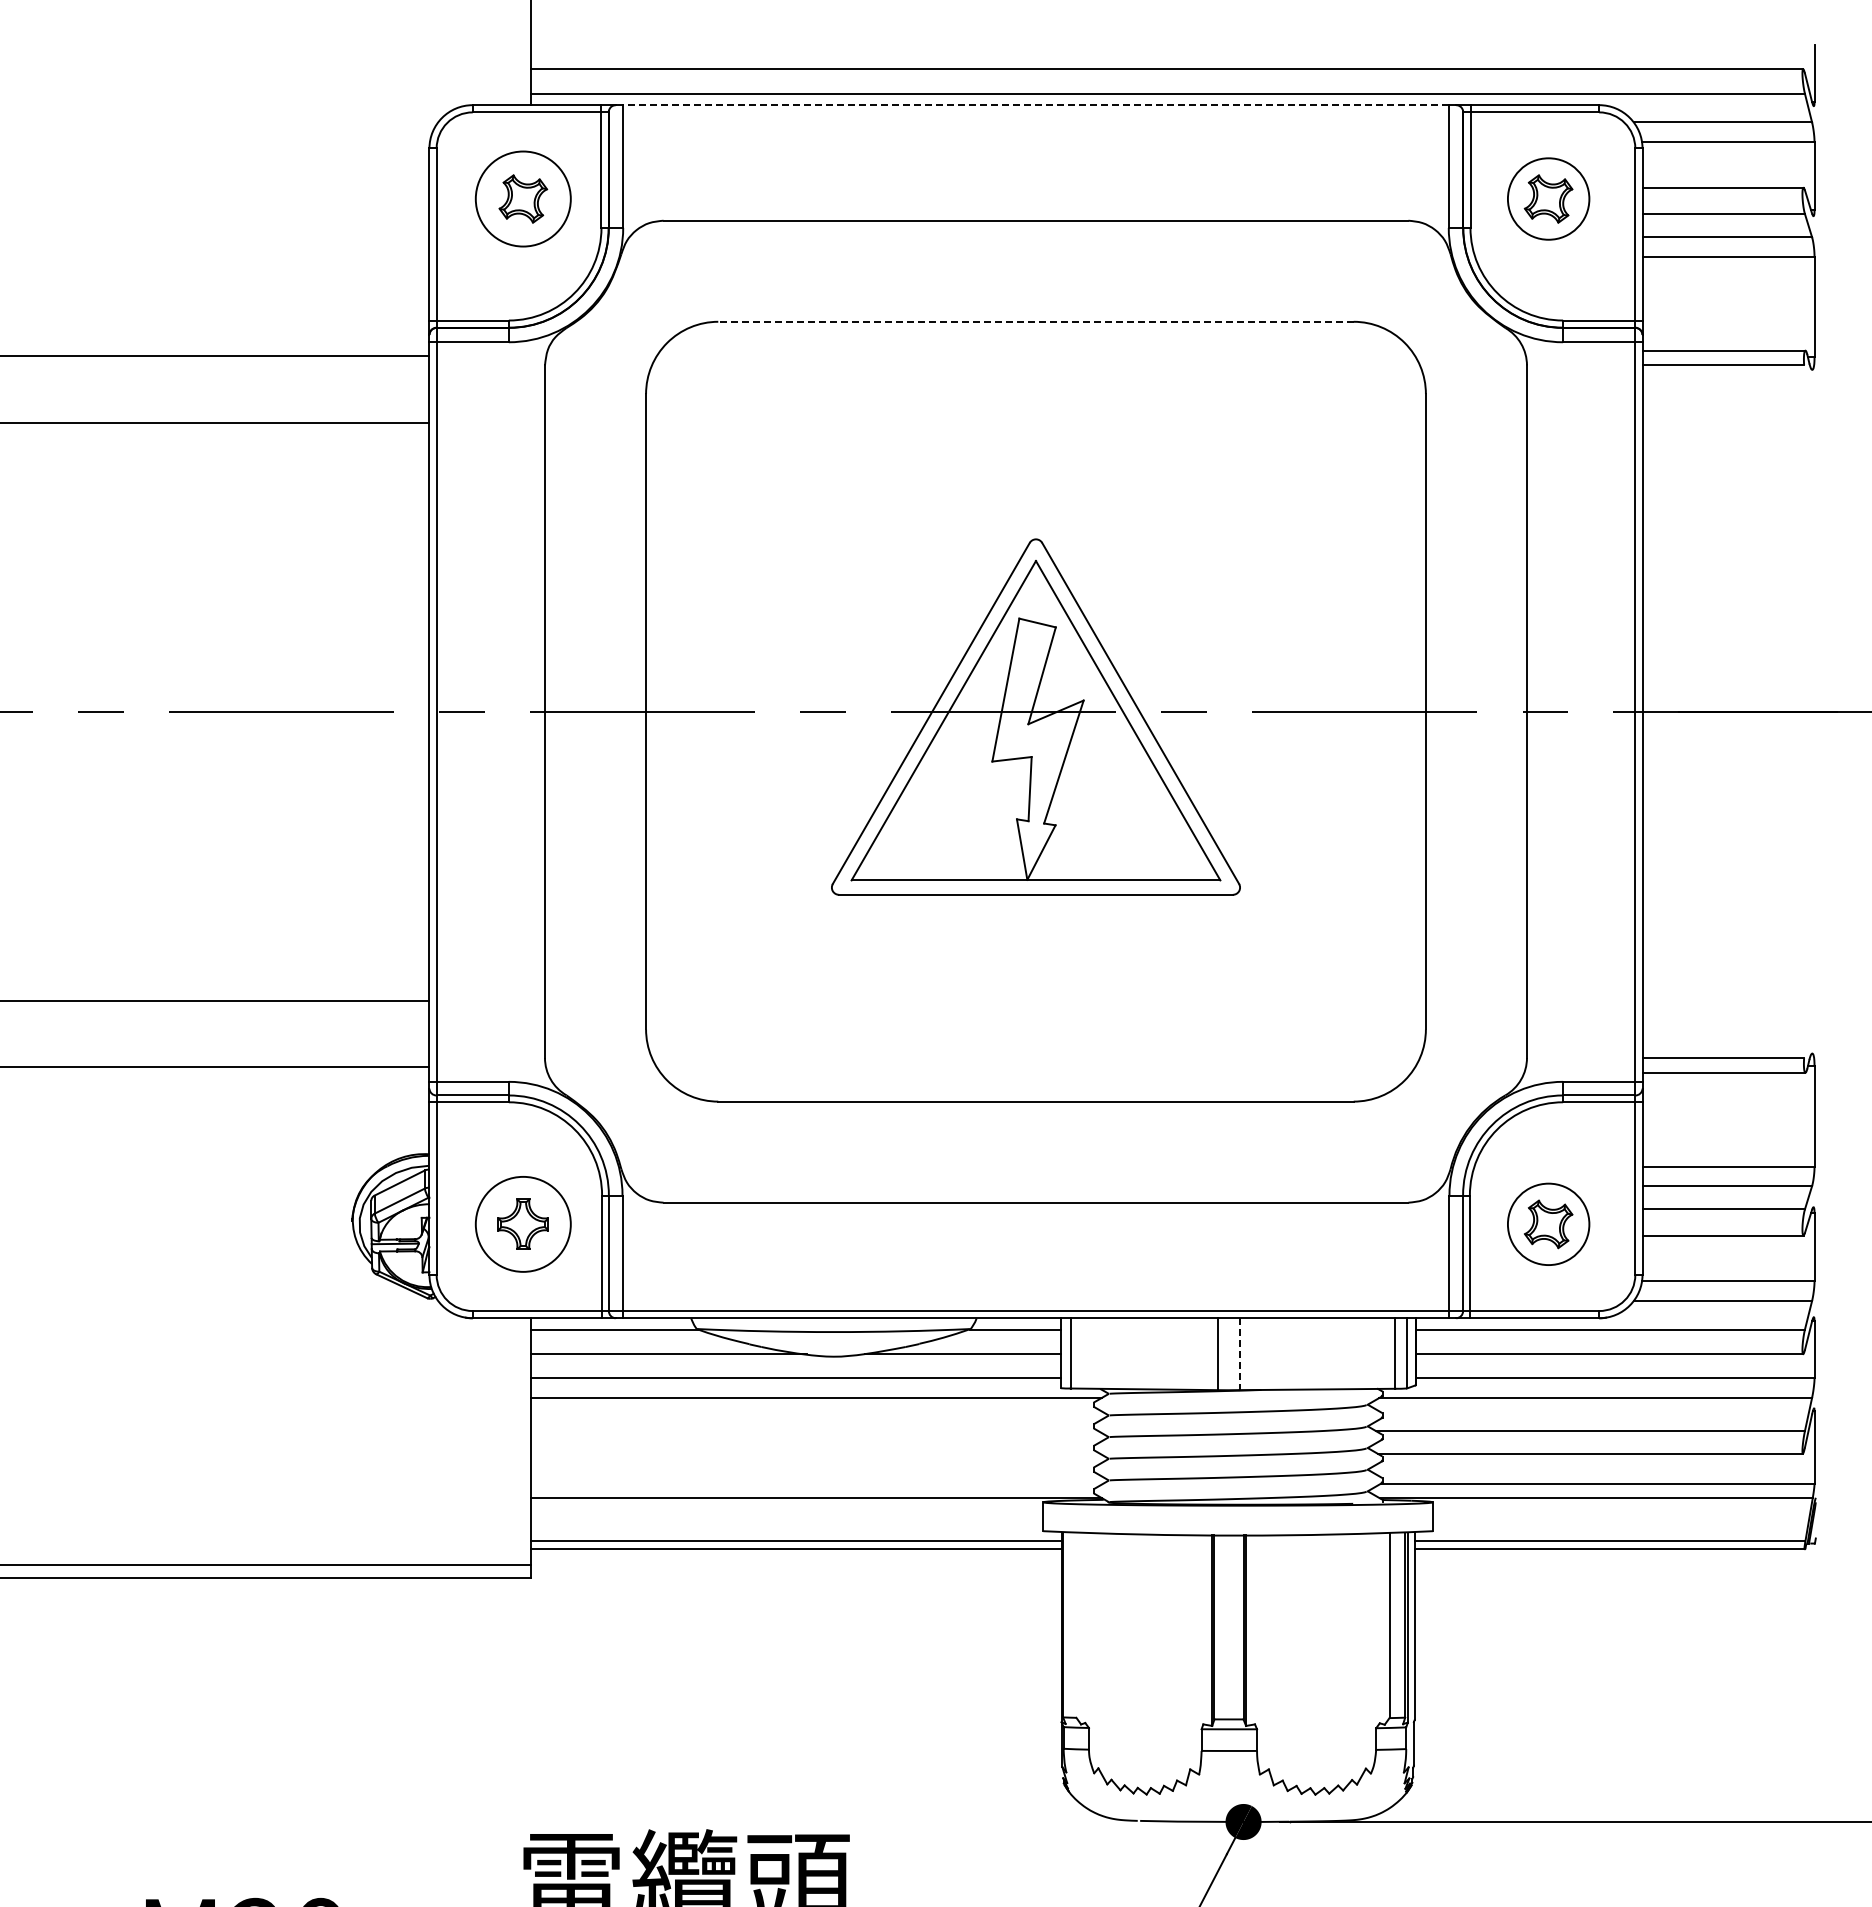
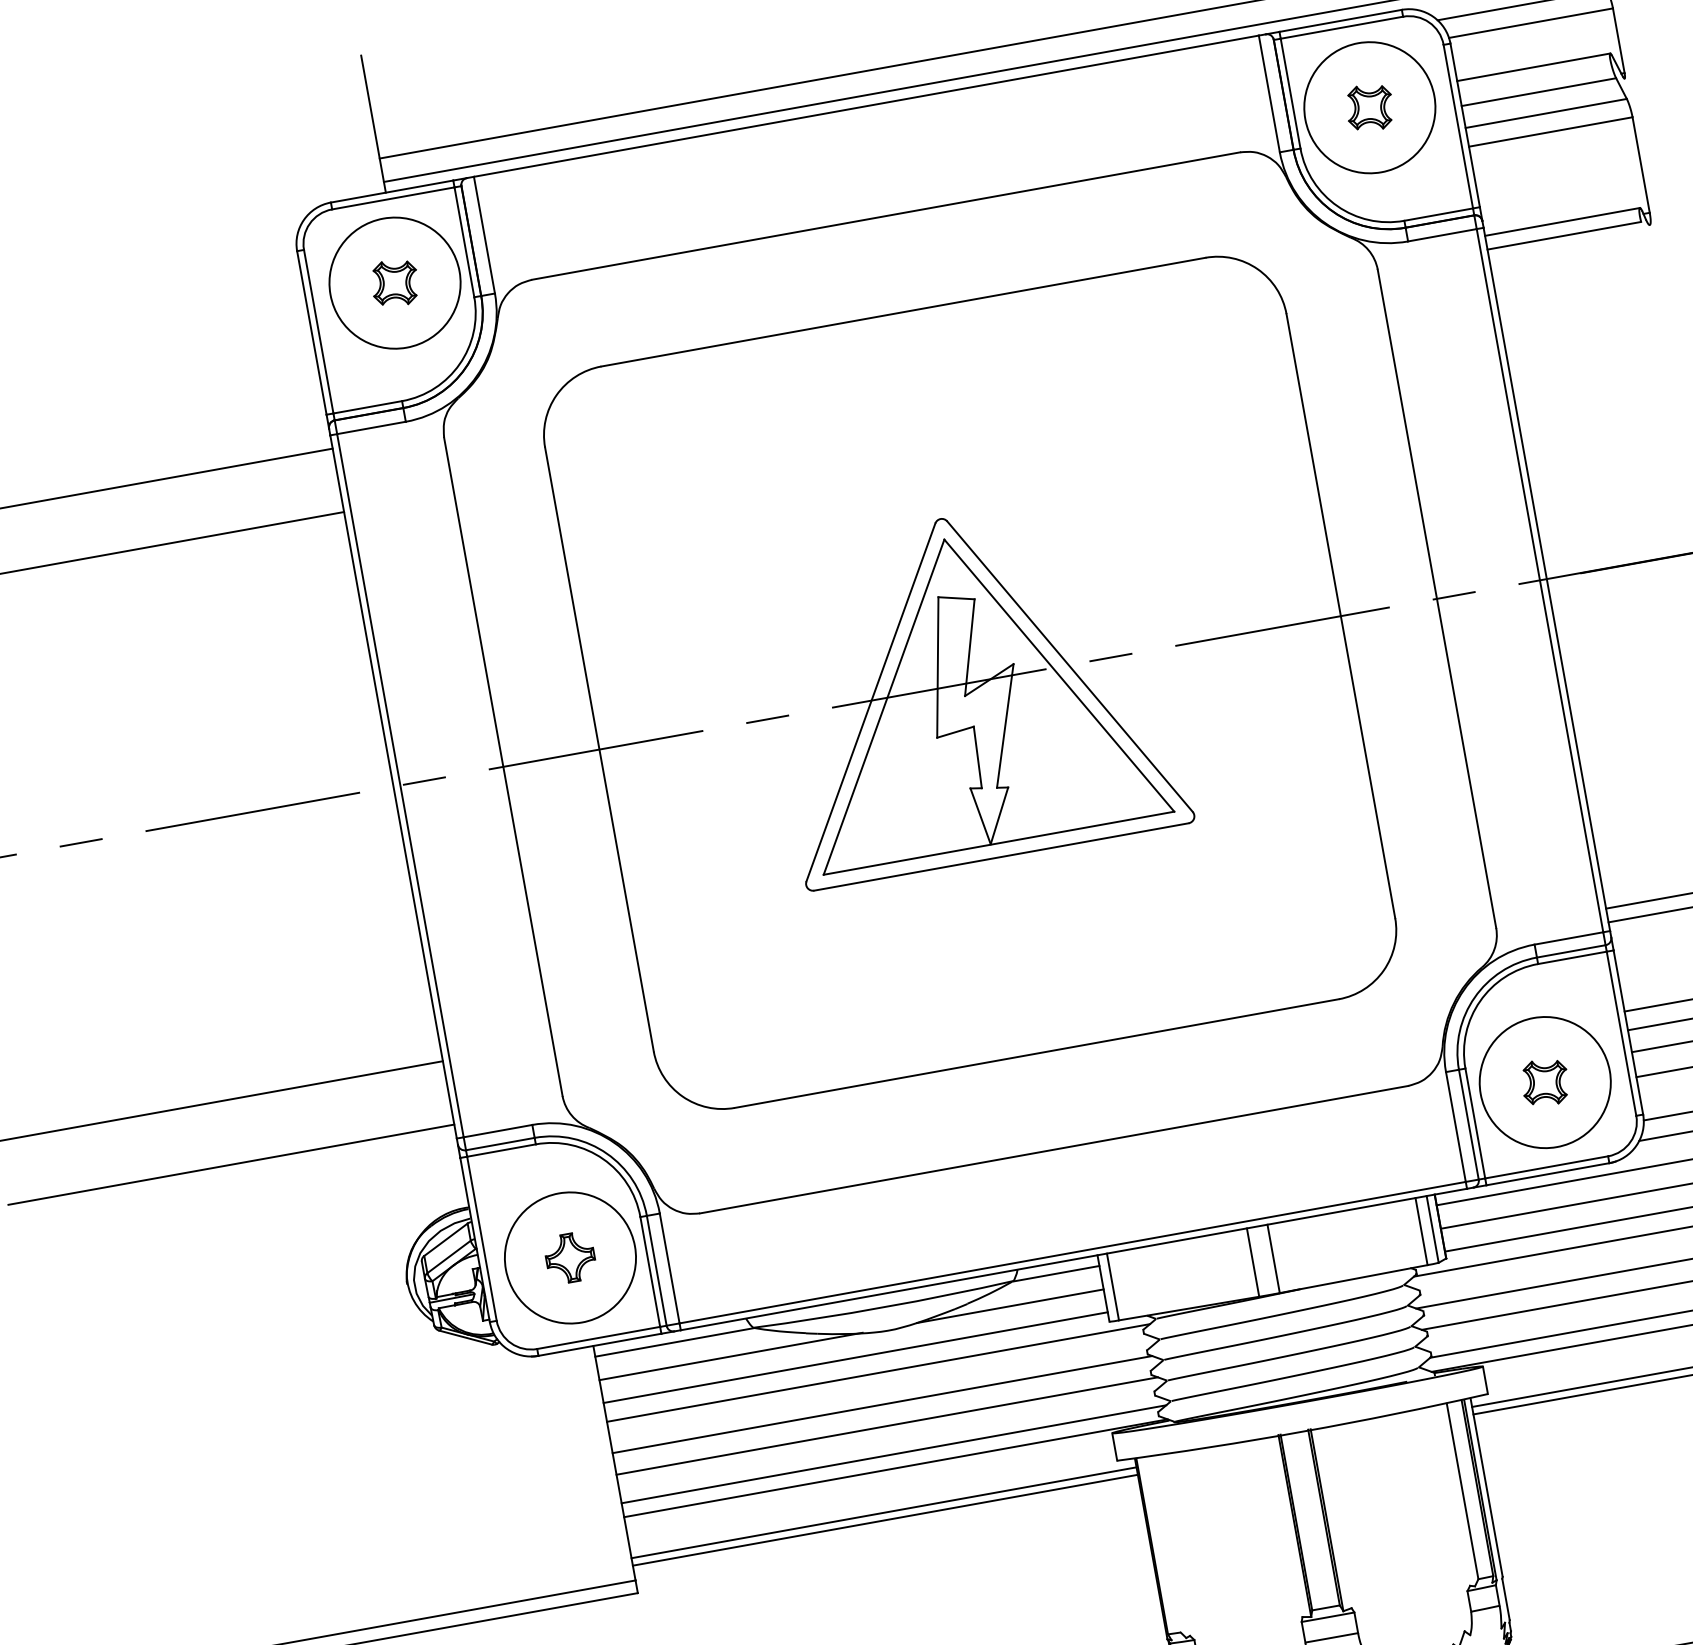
line: (1035, 105) -> (865, 106), dashed -> solid
circle: (523, 198) -> (395, 282), size x1.43
circle: (1548, 198) -> (1369, 107), size x1.67
line: (1035, 321) -> (902, 311), dashed -> solid
circle: (523, 1224) -> (570, 1258), size x1.43
circle: (1548, 1224) -> (1545, 1082), size x1.67
line: (1239, 1354) -> (1273, 1259), dashed -> solid
line: (814, 1430) -> (882, 1404), added
line: (814, 1453) -> (886, 1426), added
line: (816, 1483) -> (893, 1454), added

